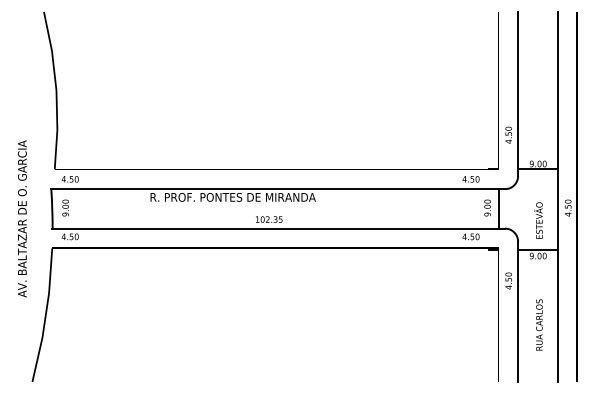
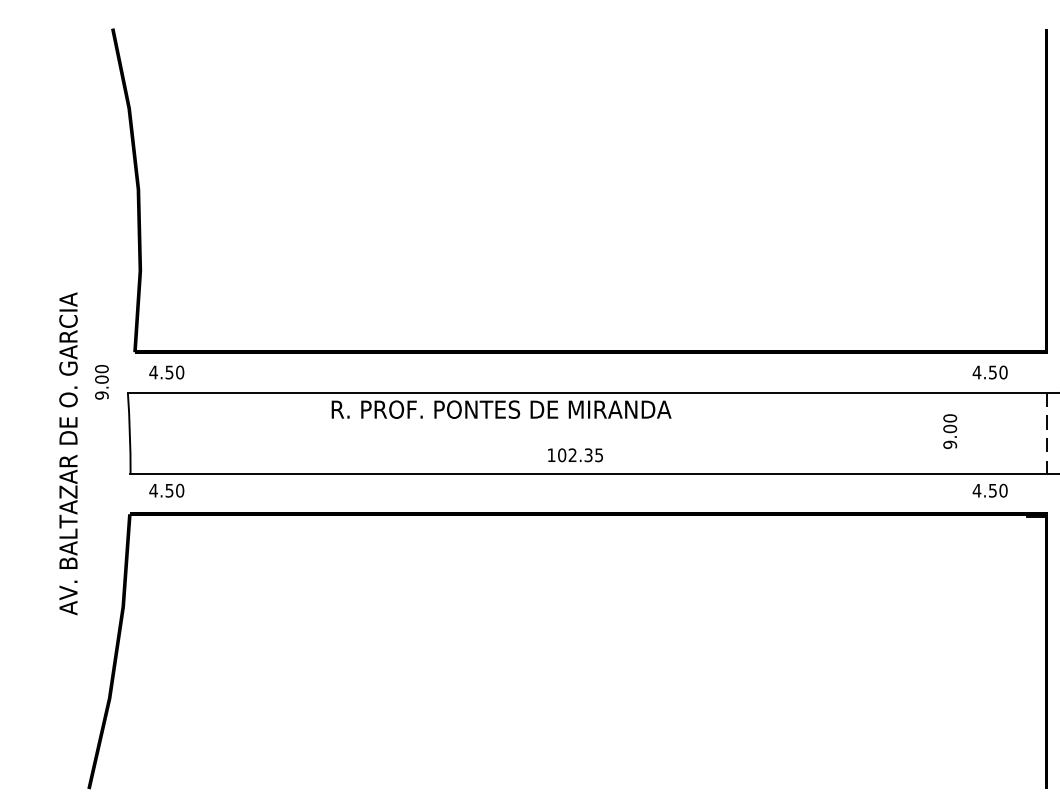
text: (65, 207) -> (101, 381), moved
text: (487, 207) -> (949, 430), moved
line: (498, 208) -> (1046, 432), solid -> dashed

